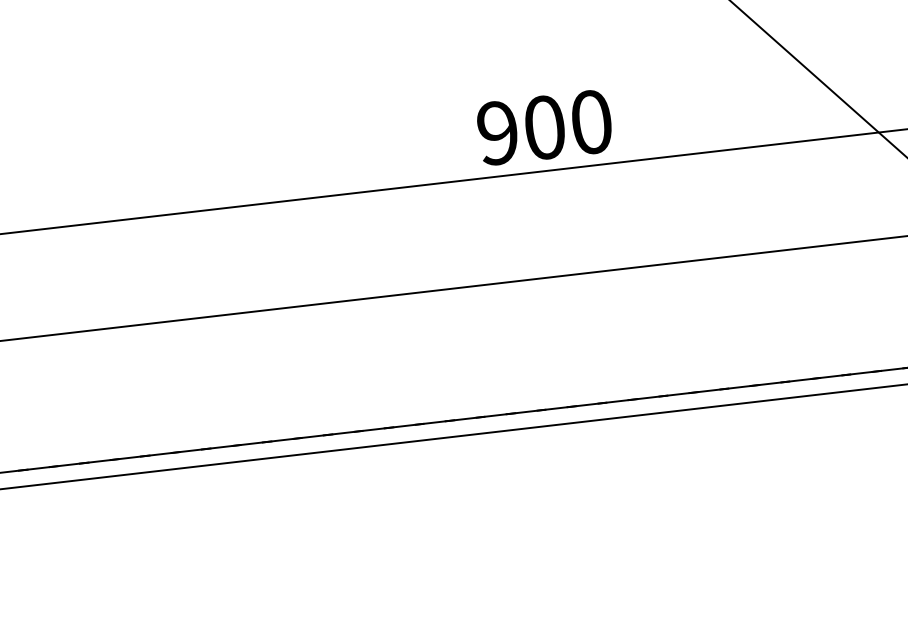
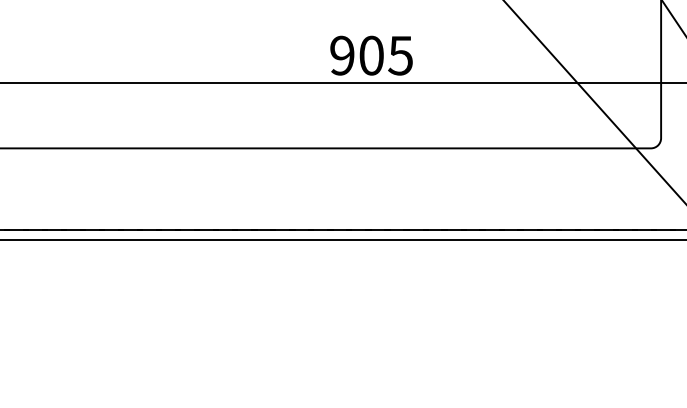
text: (590, 121) -> (400, 55), 900 -> 905

